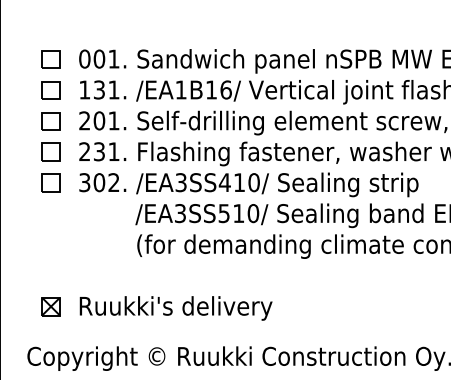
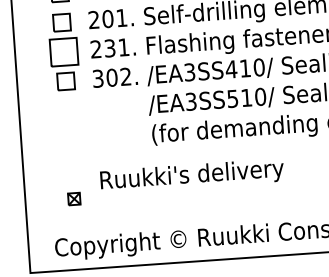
part: (50, 151) -> (63, 51), size x1.6
part: (50, 306) -> (73, 198), size x0.7
text: (175, 308) -> (191, 176), moved

